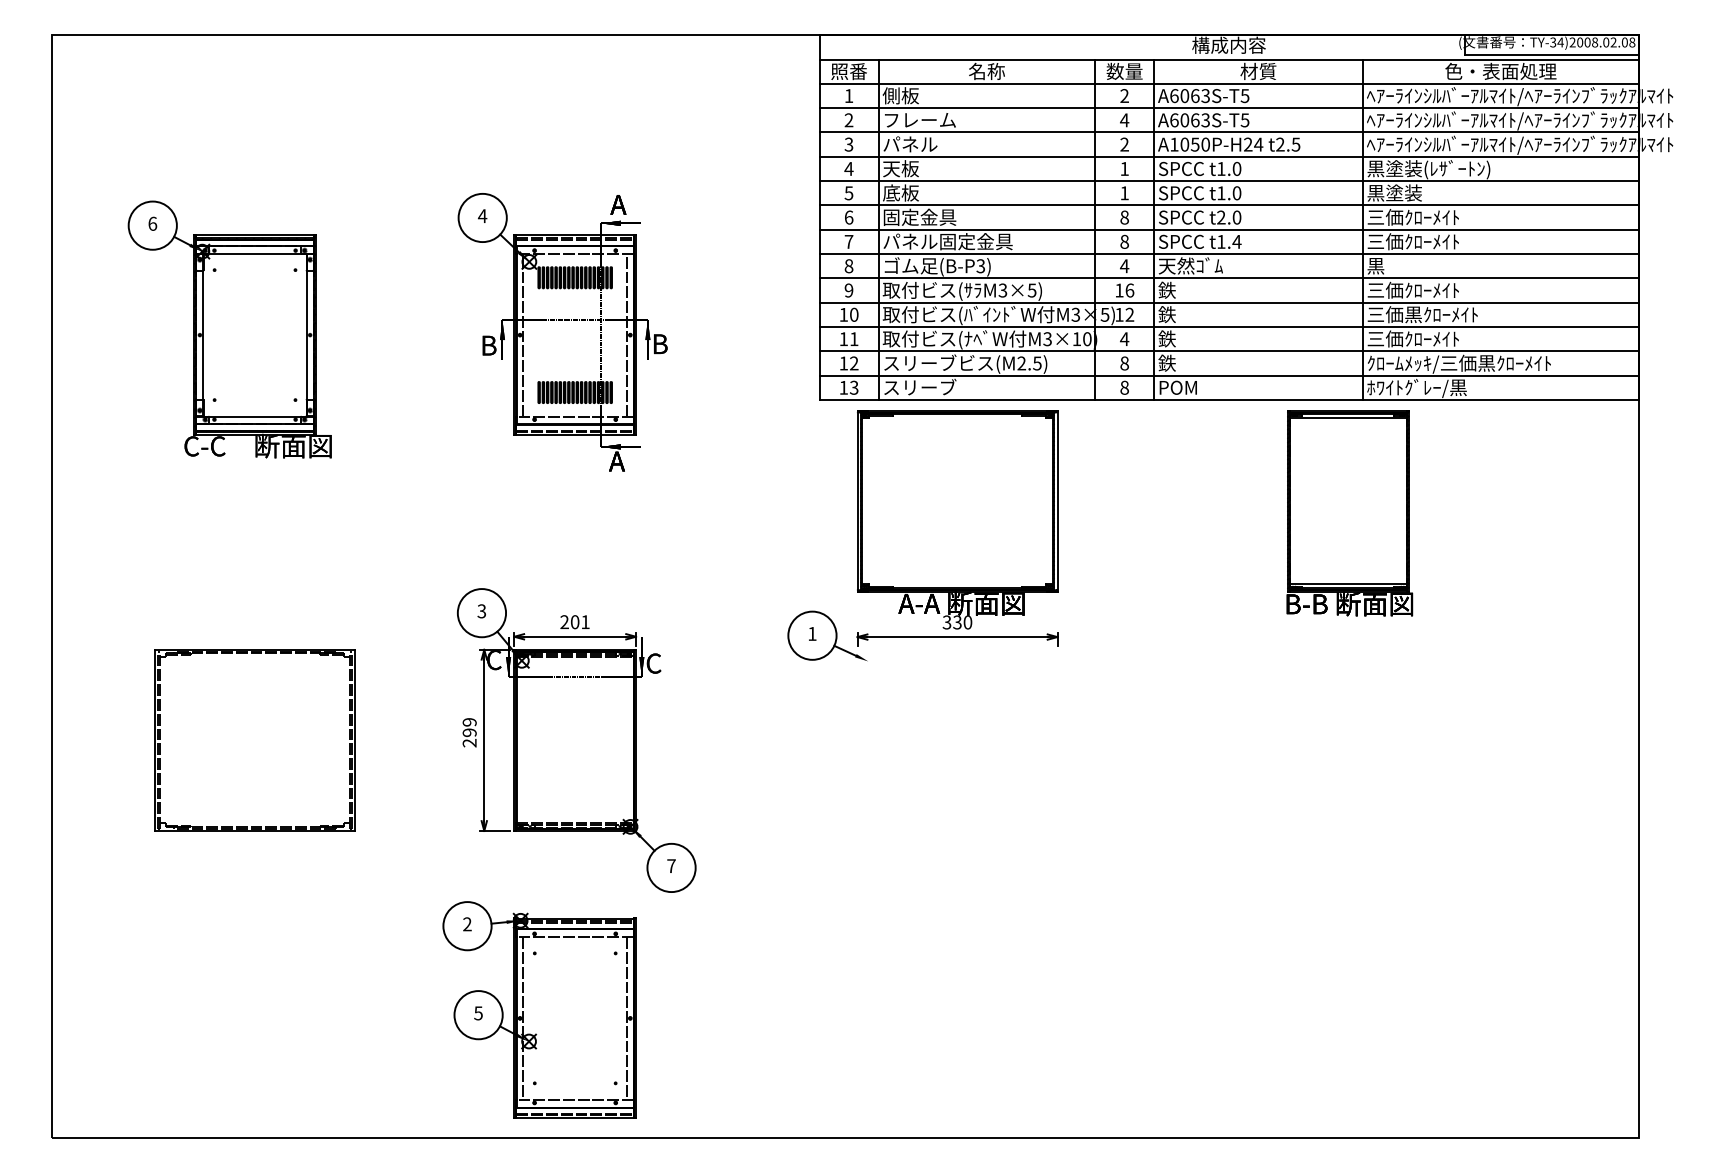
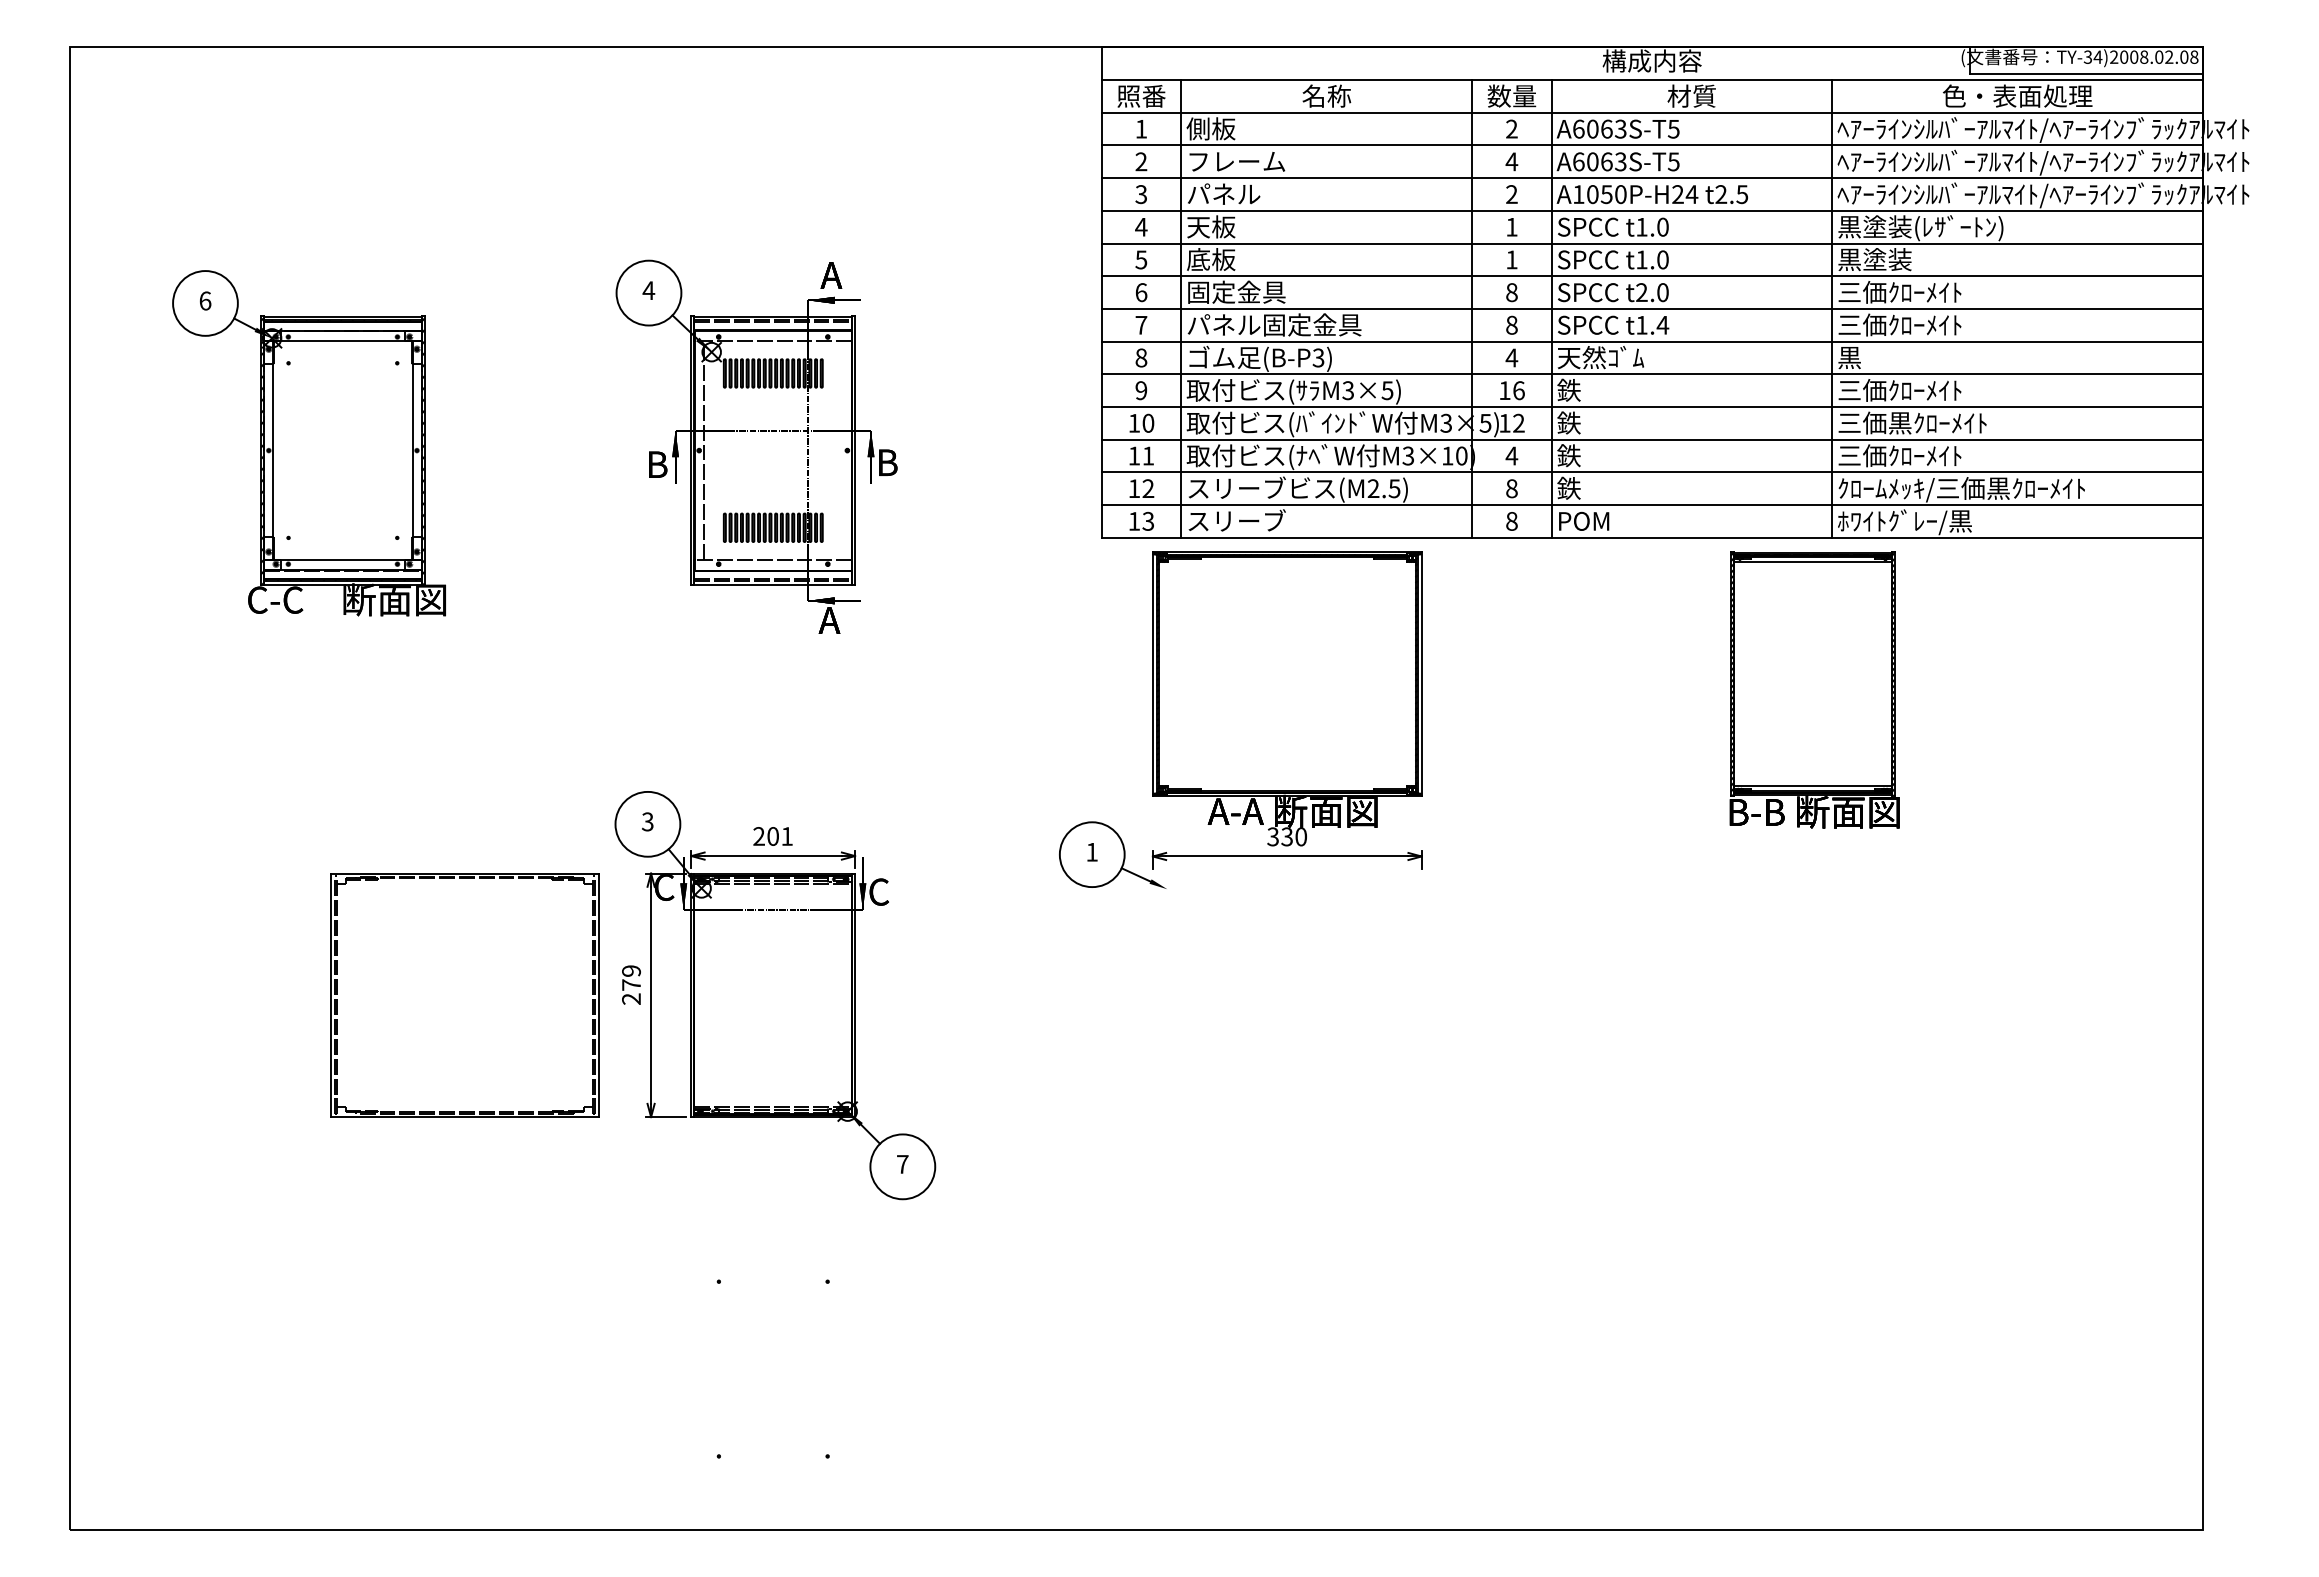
line: (626, 335) -> (842, 450), removed
text: (469, 732) -> (631, 984), 299 -> 279
part: (254, 740) -> (464, 995), moved
part: (539, 1009) -> (725, 1357), removed

